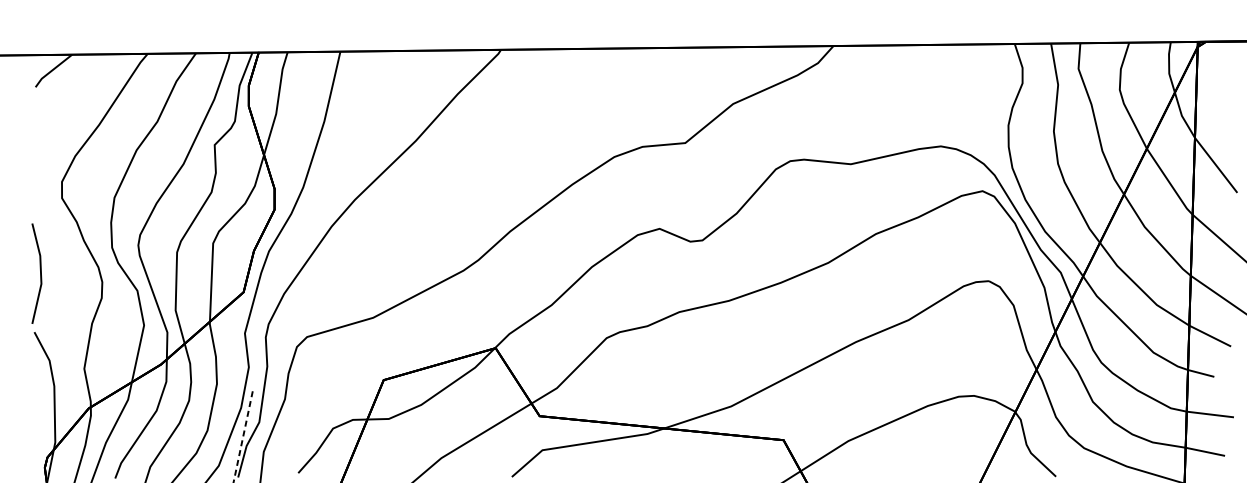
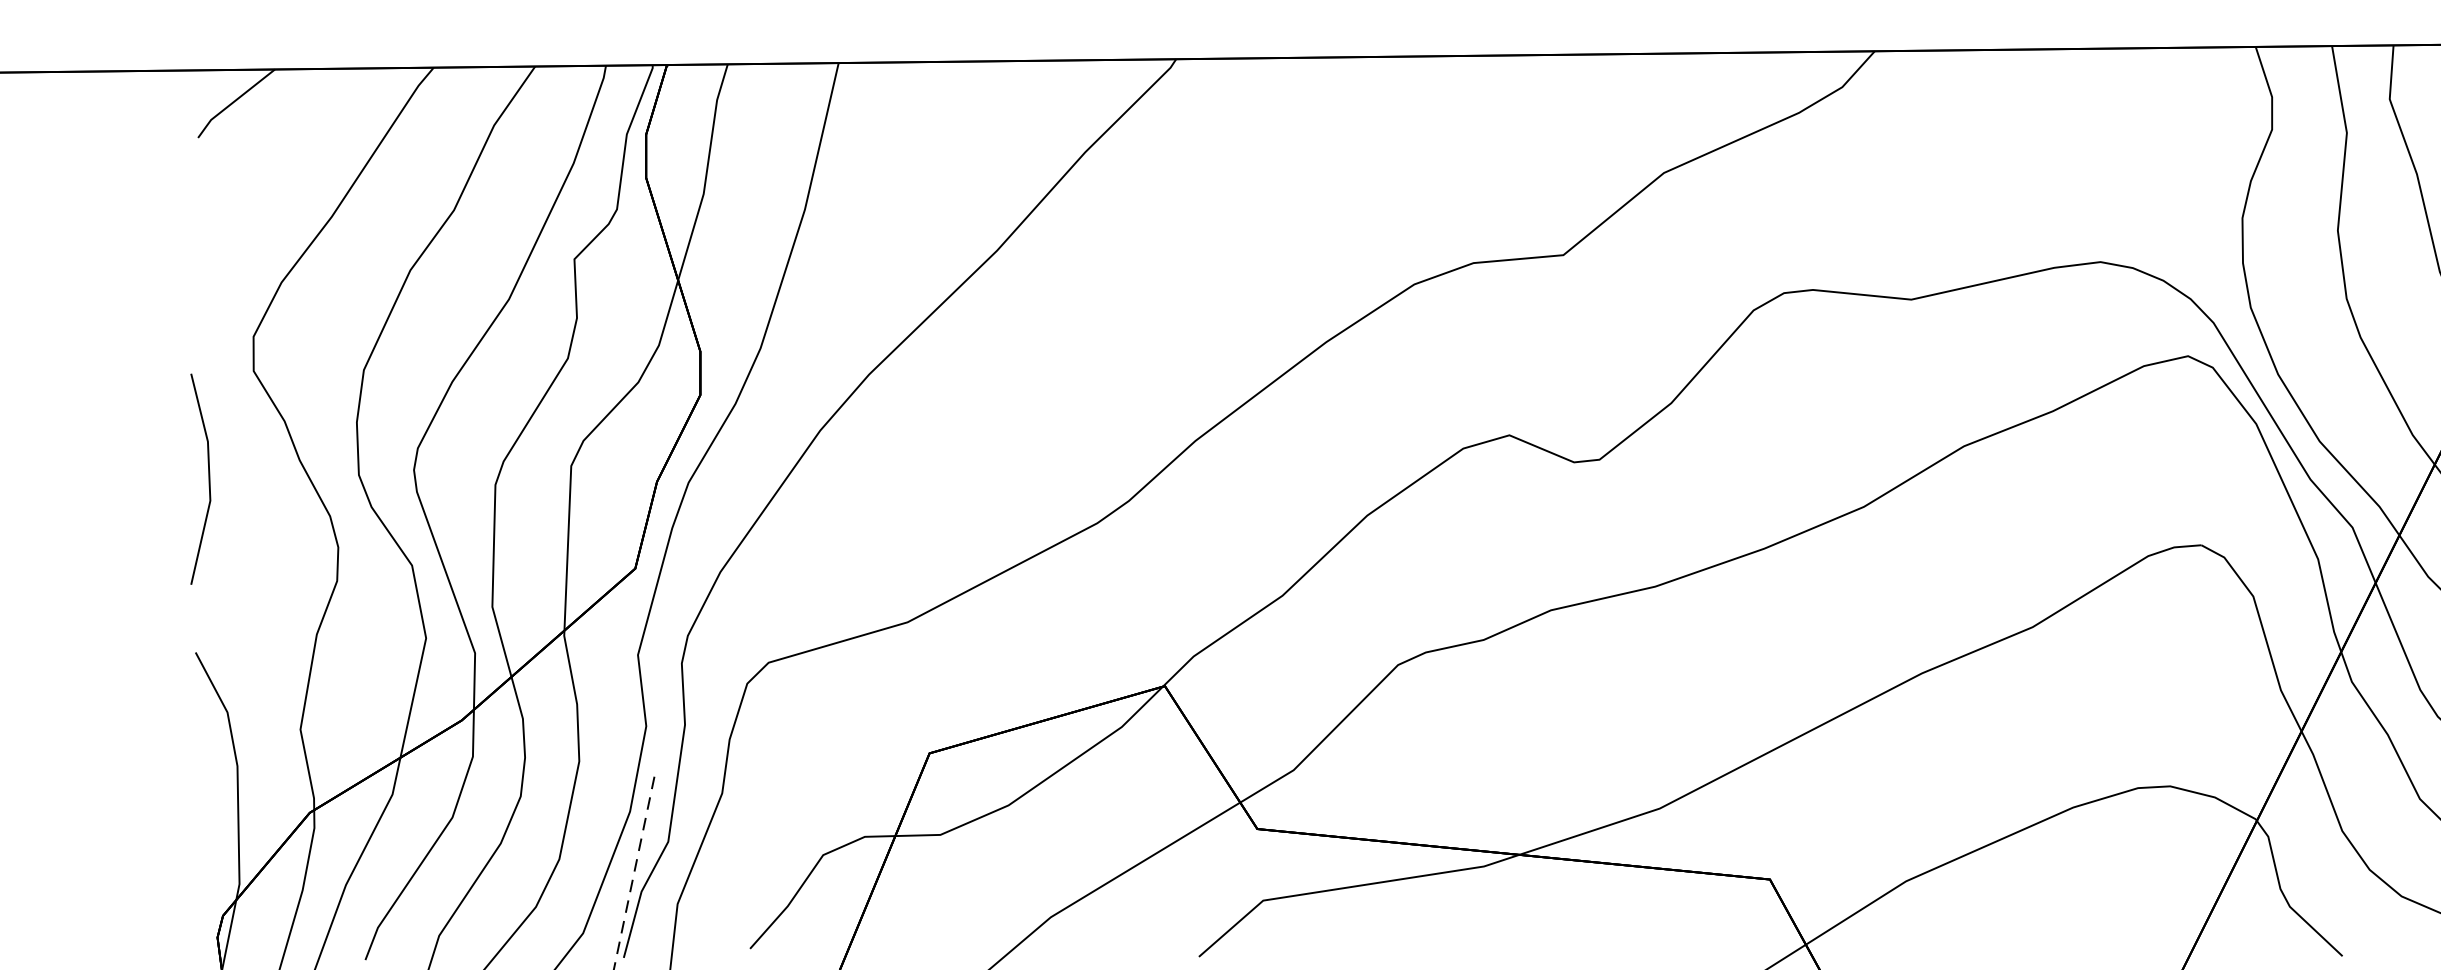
line: (40, 273) -> (208, 478), moved

